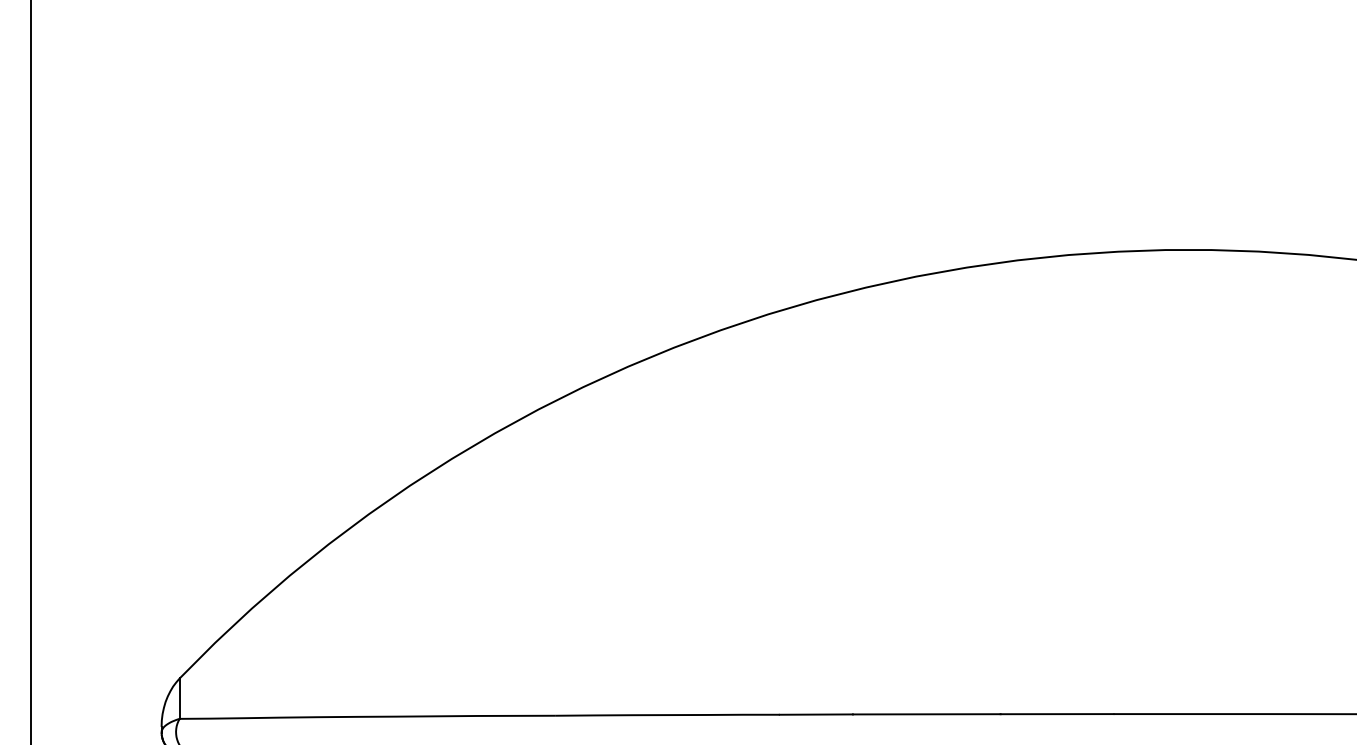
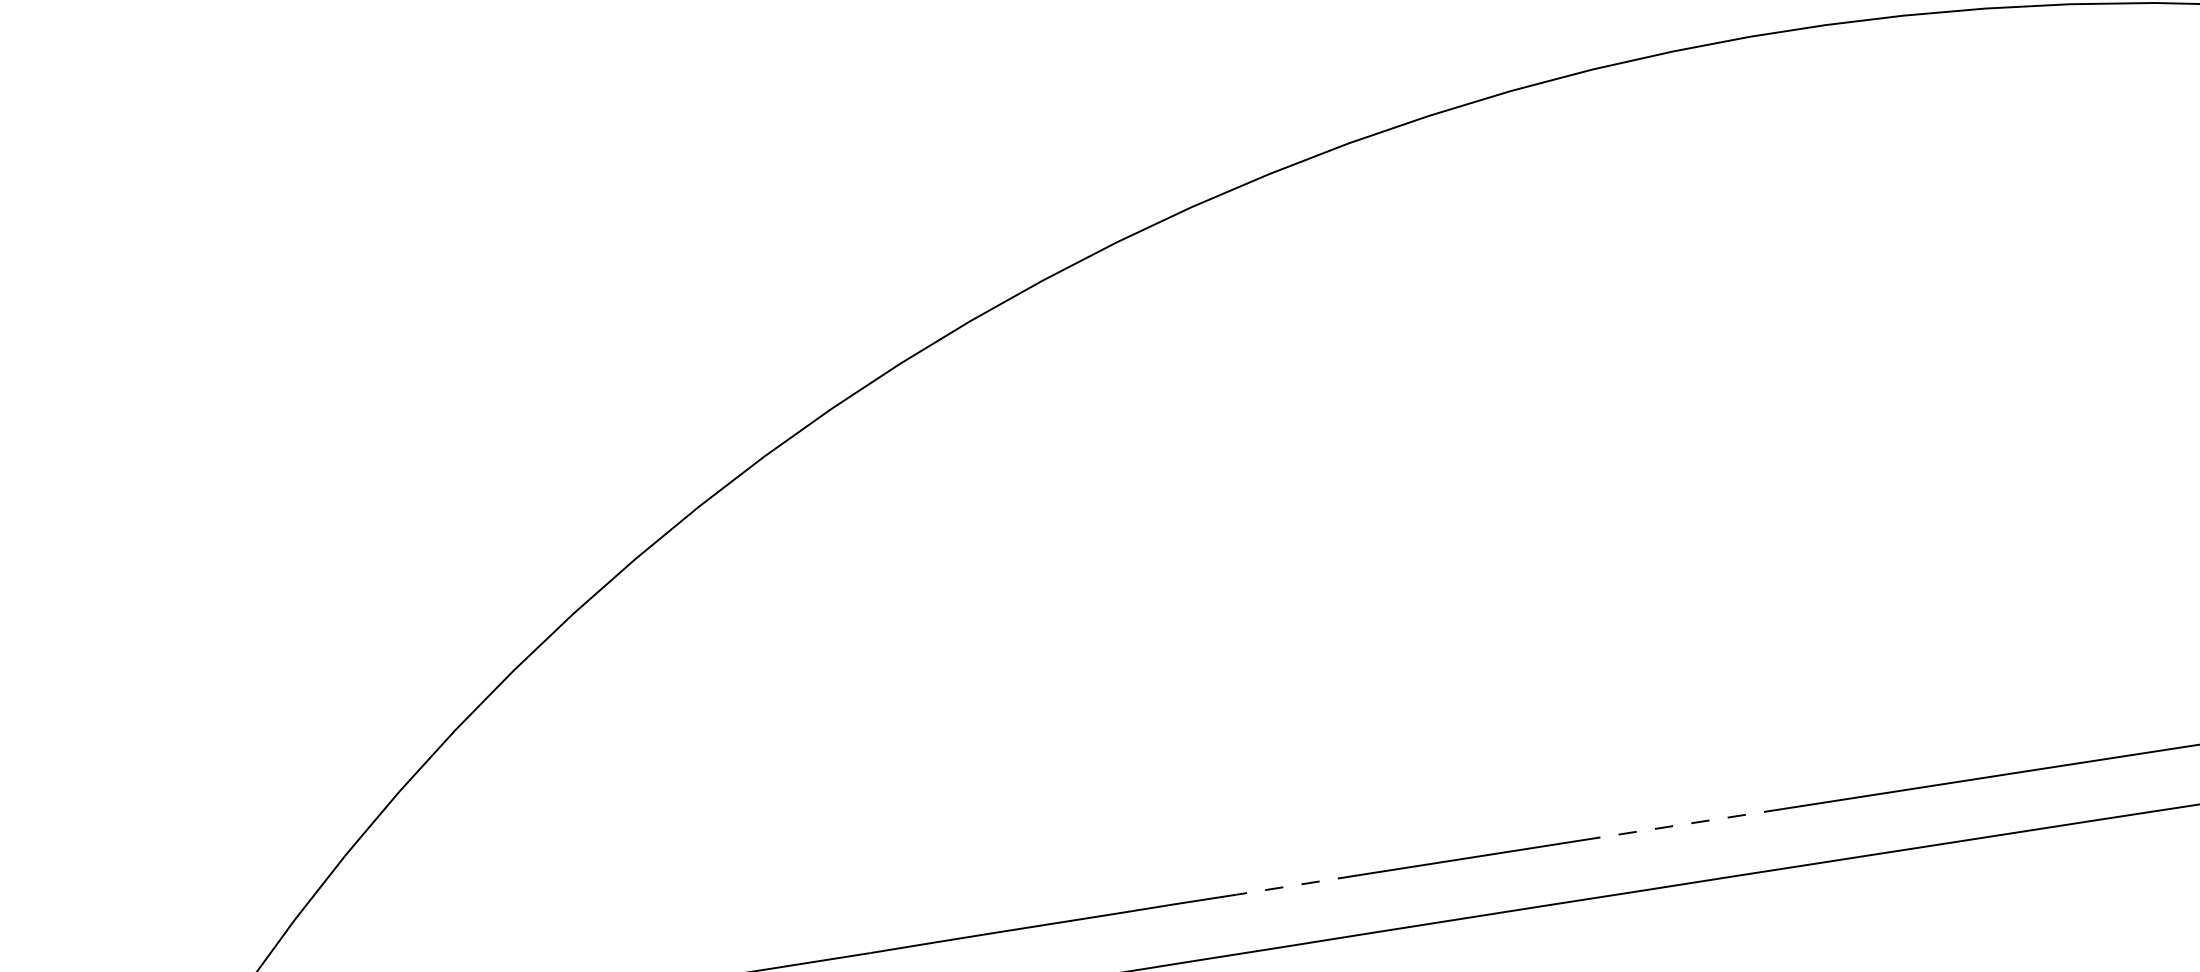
line: (816, 714) -> (1296, 884), solid -> dashed
line: (1056, 714) -> (1689, 824), solid -> dashed

